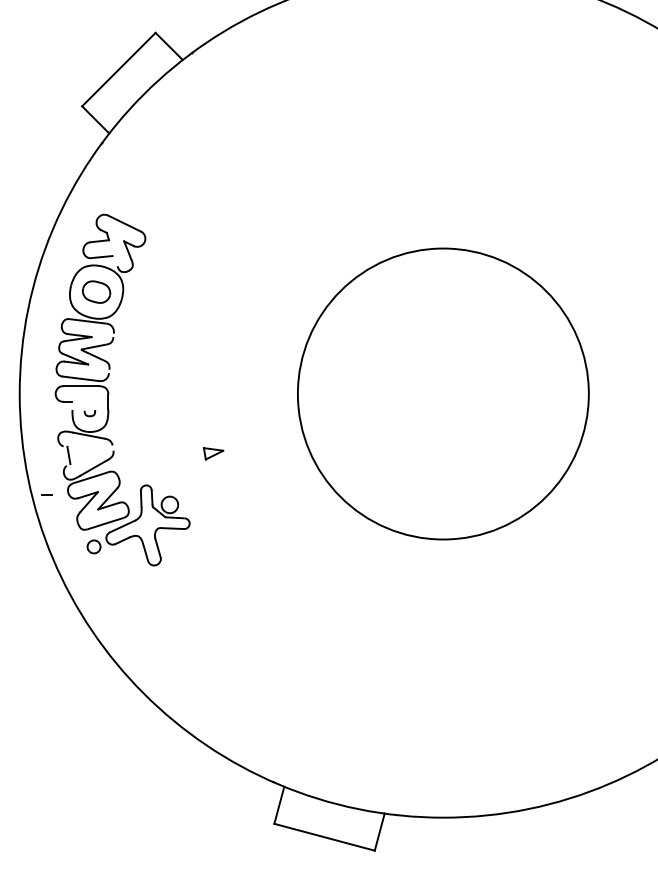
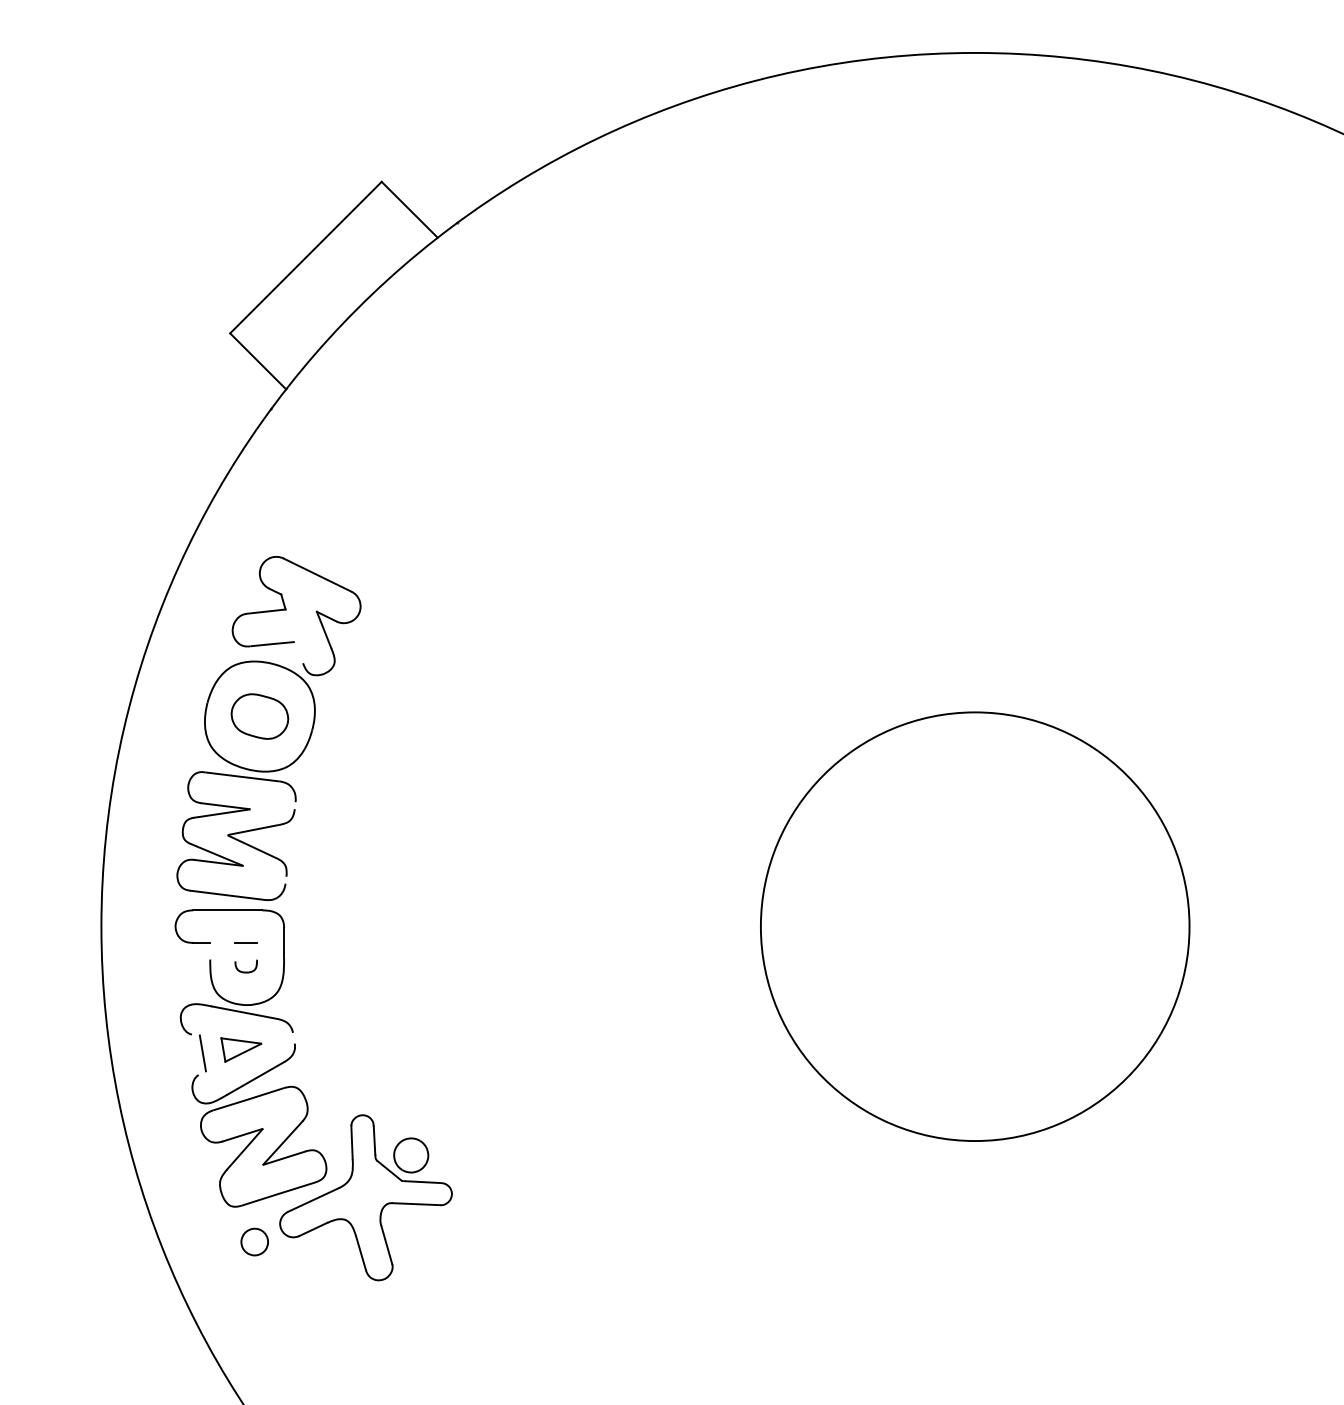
circle: (443, 393) -> (975, 925), size x0.71
part: (213, 453) -> (241, 1049), moved
line: (46, 494) -> (245, 942), moved

